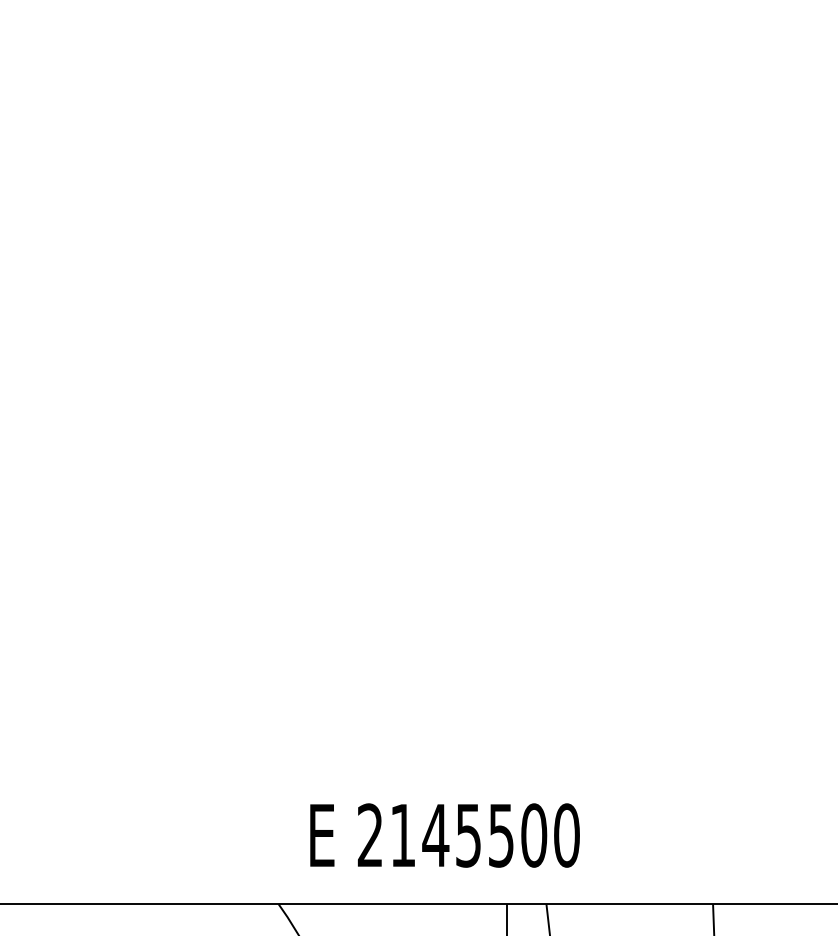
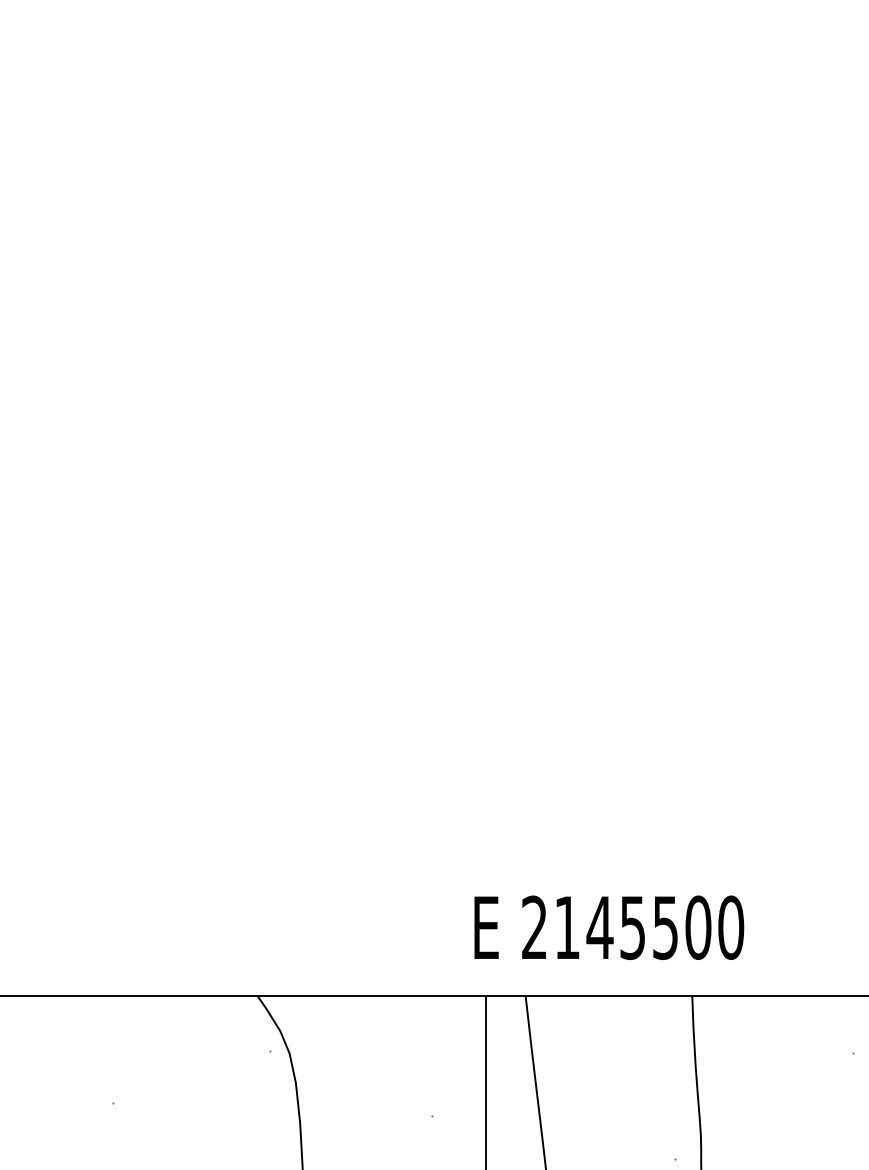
text: (445, 835) -> (609, 927), moved

